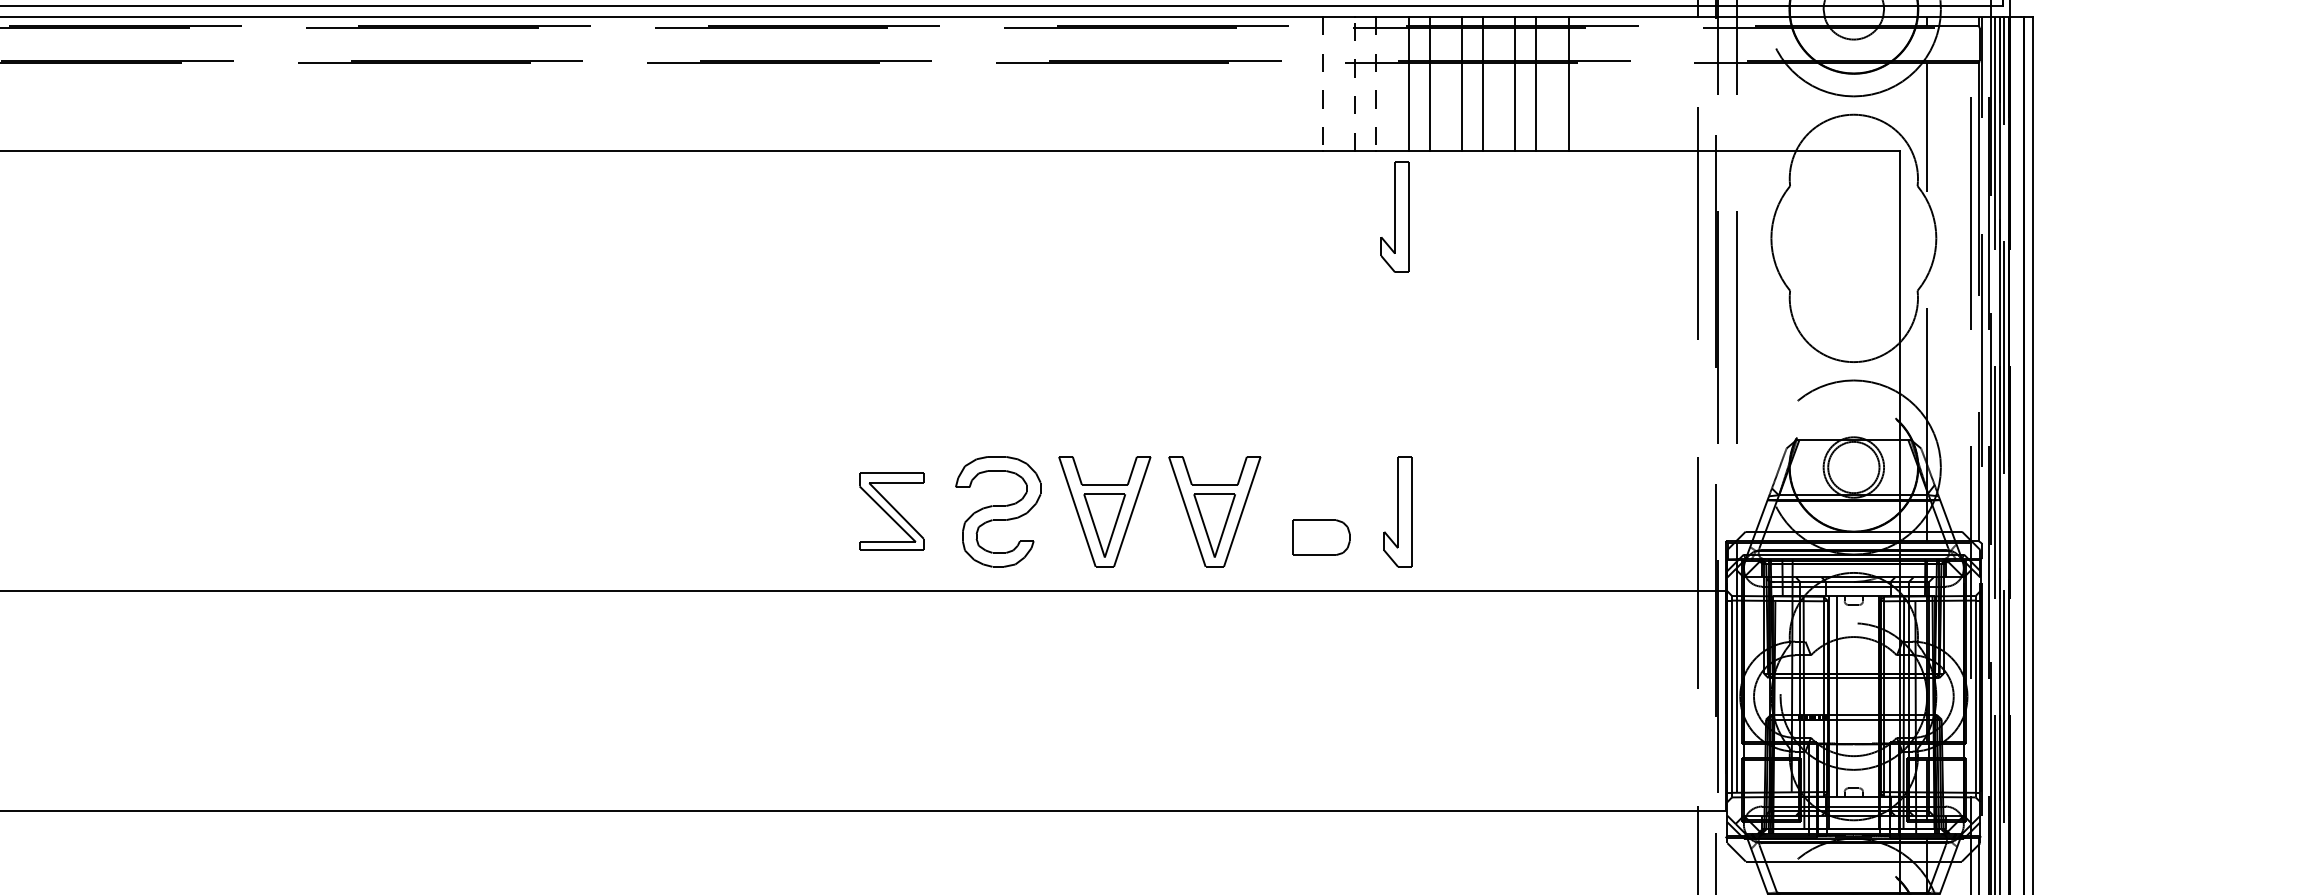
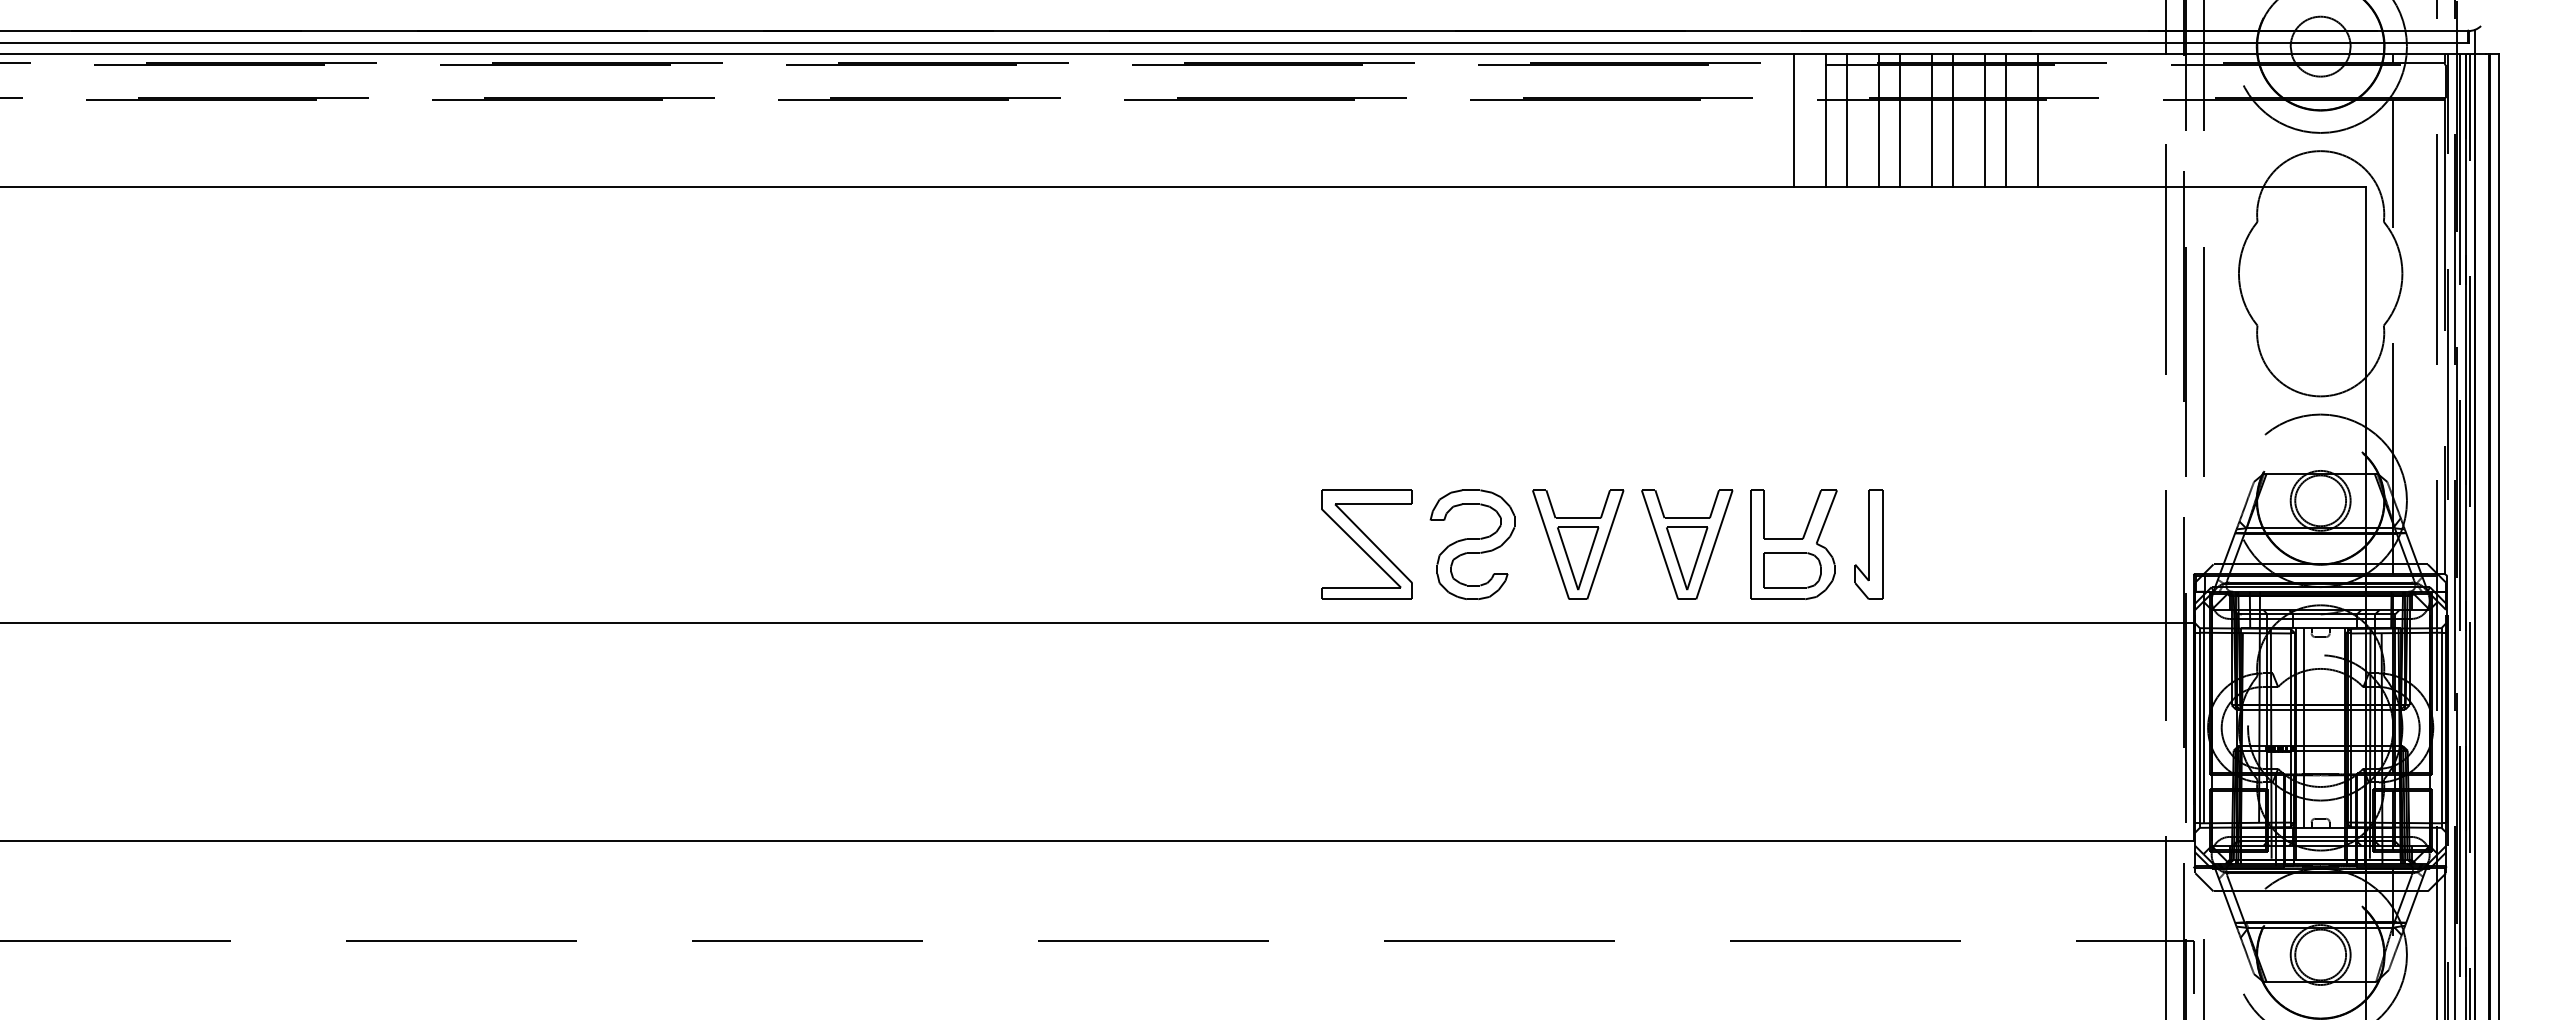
line: (1355, 83) -> (1826, 120), dashed -> solid
line: (1323, 84) -> (1794, 121), dashed -> solid
line: (1376, 84) -> (1847, 121), dashed -> solid
part: (1394, 216) -> (1865, 252), removed
part: (891, 511) -> (1366, 544), size x1.43
part: (1322, 511) -> (1793, 544), added

